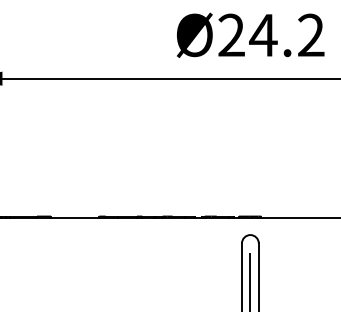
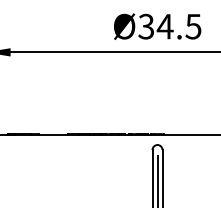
text: (270, 35) -> (169, 26), Ø24.2 -> Ø34.5

